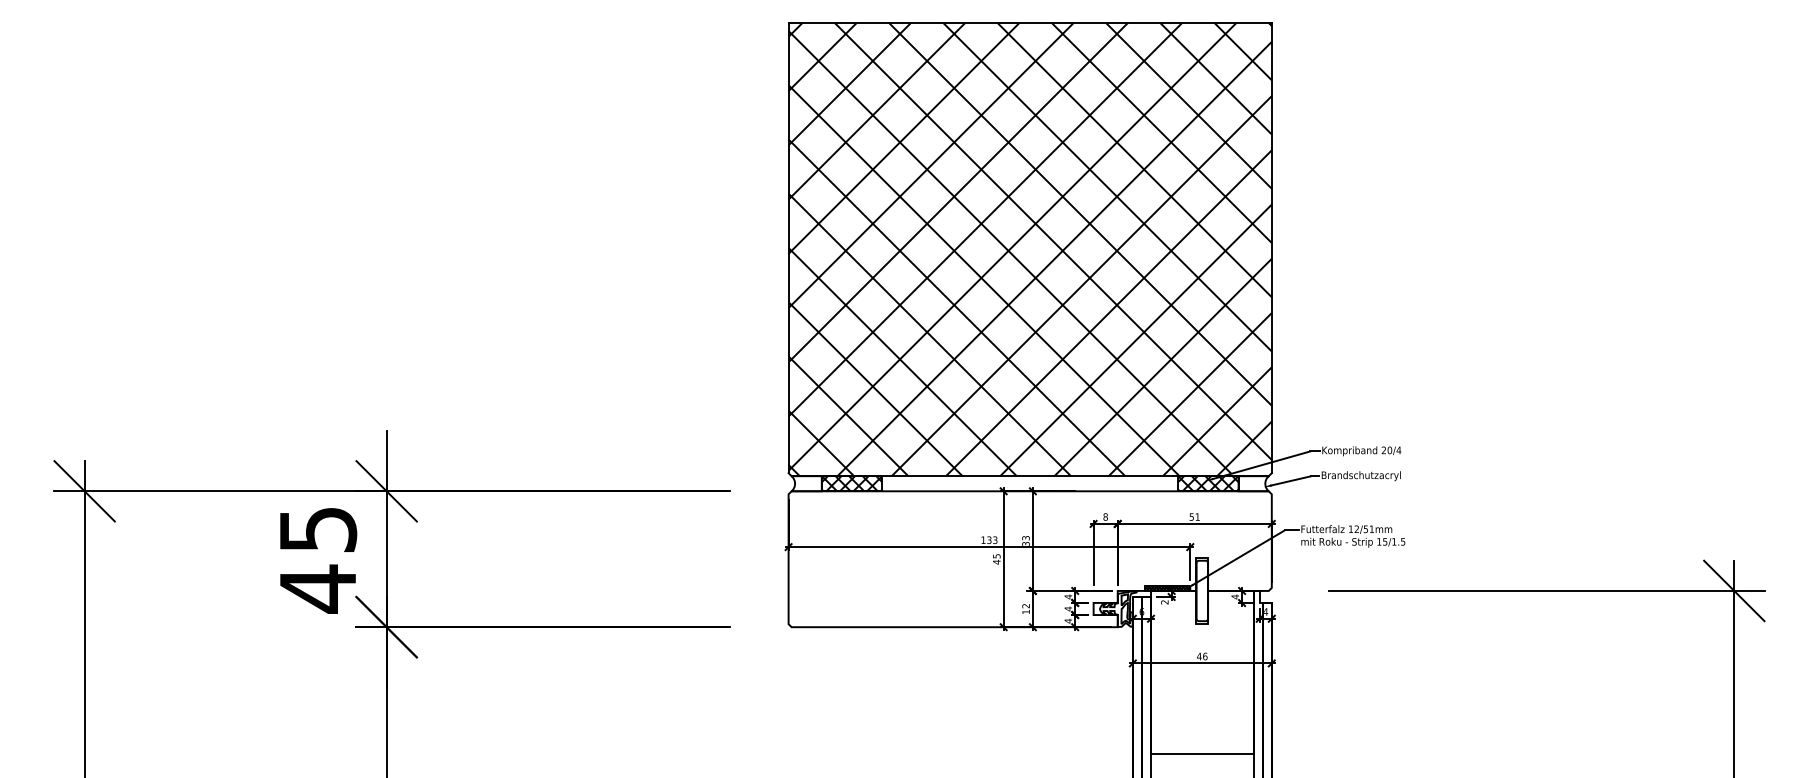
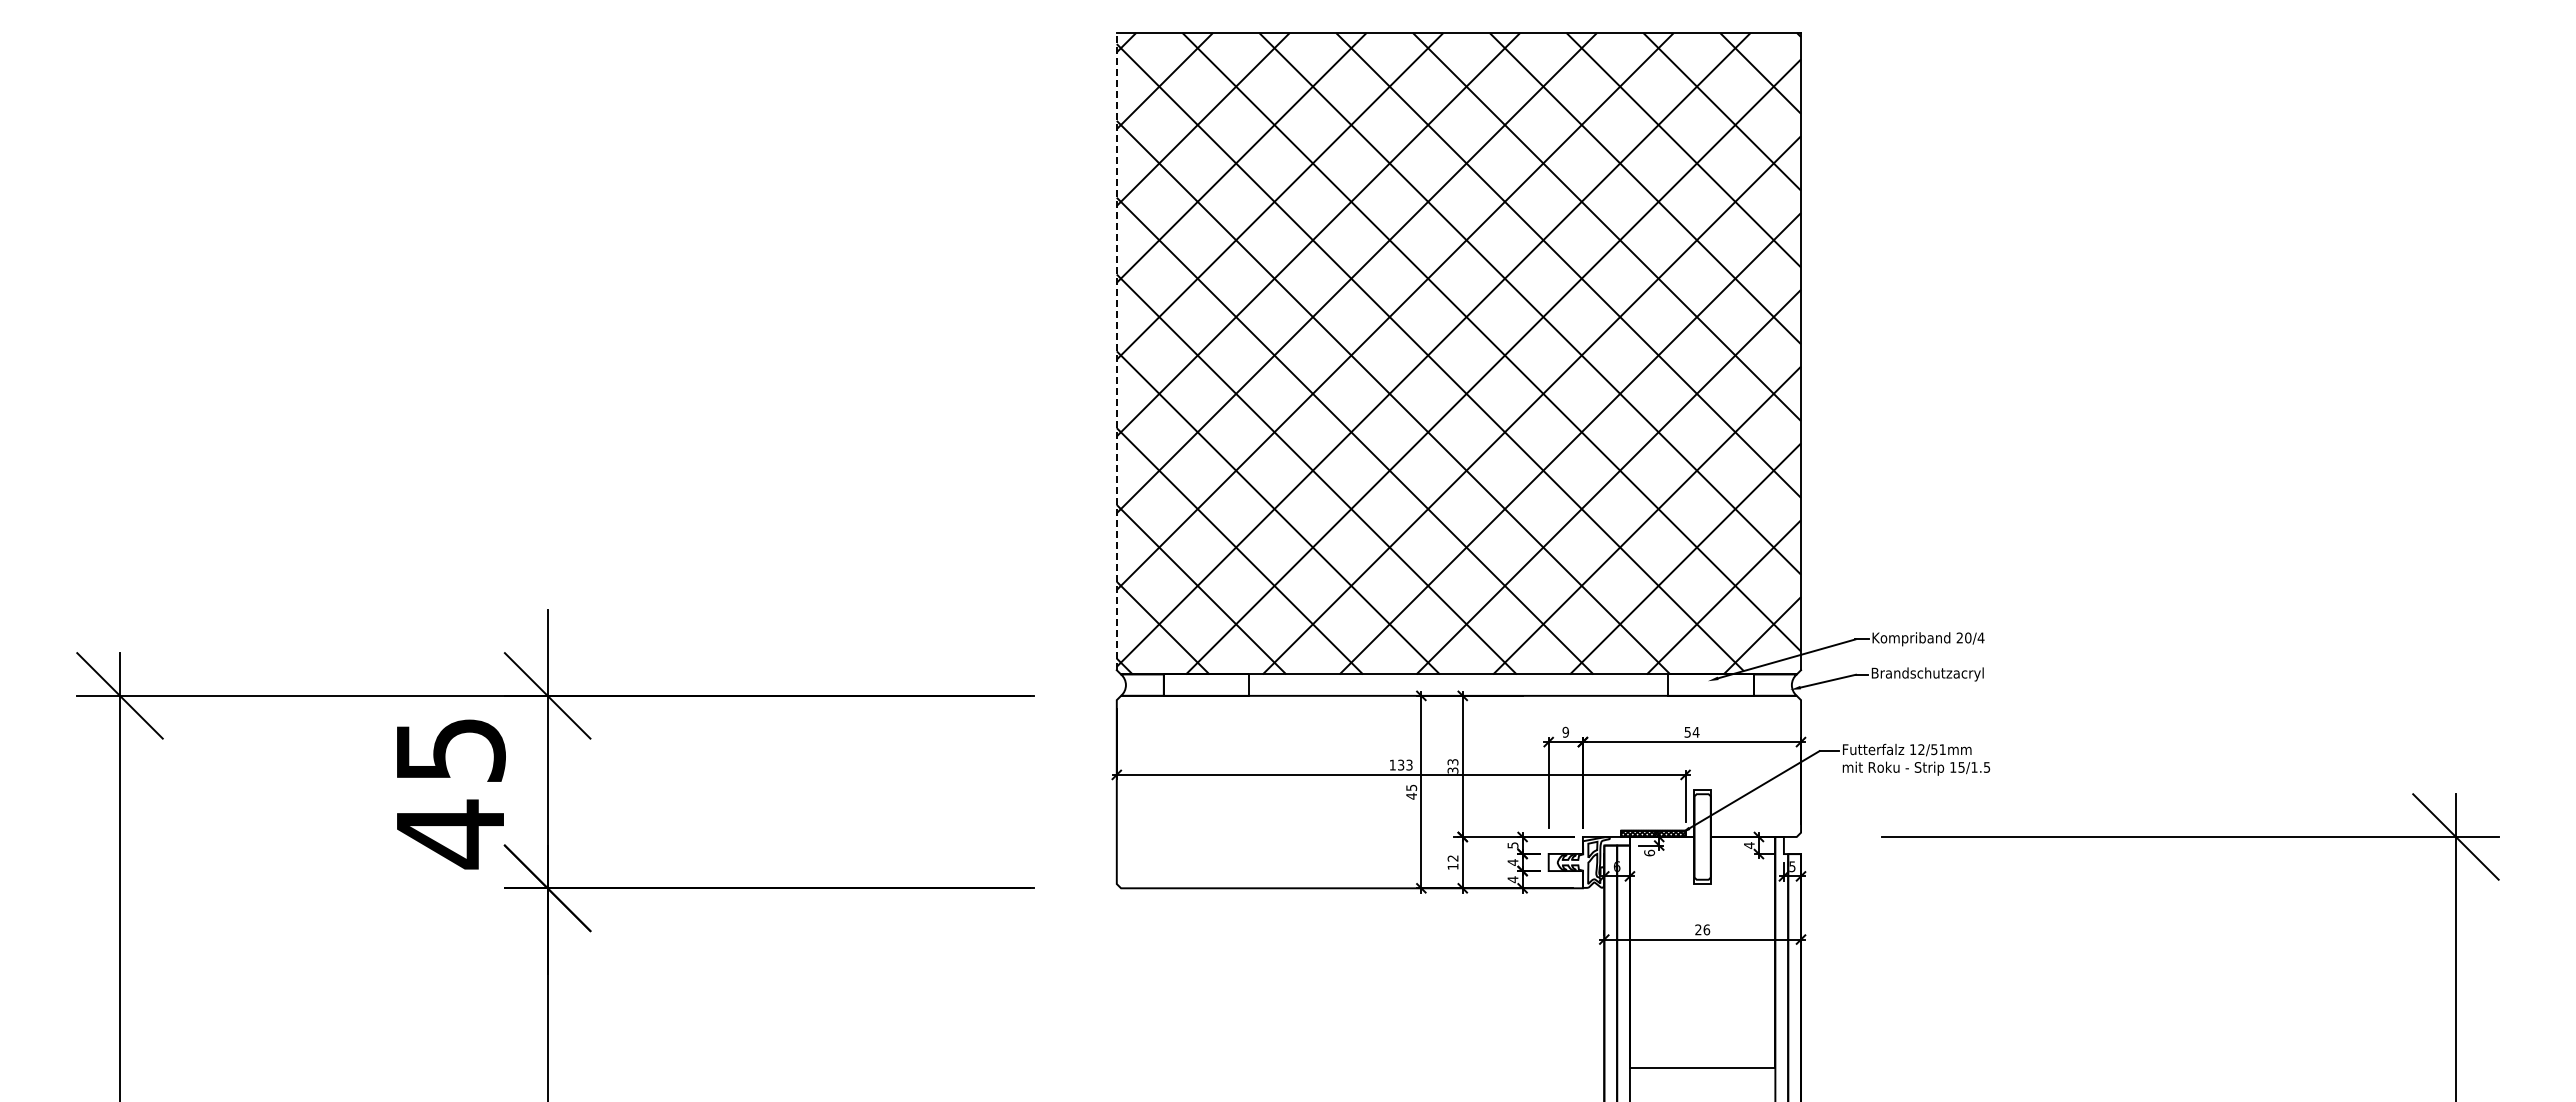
line: (788, 248) -> (1116, 351), solid -> dashed
hatch: (851, 483) -> (1206, 684), removed
hatch: (1207, 483) -> (1710, 684), removed
text: (1105, 517) -> (1565, 732), 8 -> 9
text: (1197, 517) -> (1695, 732), 51 -> 54
text: (1068, 596) -> (1512, 845), 4 -> 5
text: (1164, 601) -> (1649, 852), 2 -> 6
text: (1265, 611) -> (1792, 866), 4 -> 5
text: (1199, 656) -> (1698, 929), 46 -> 26

